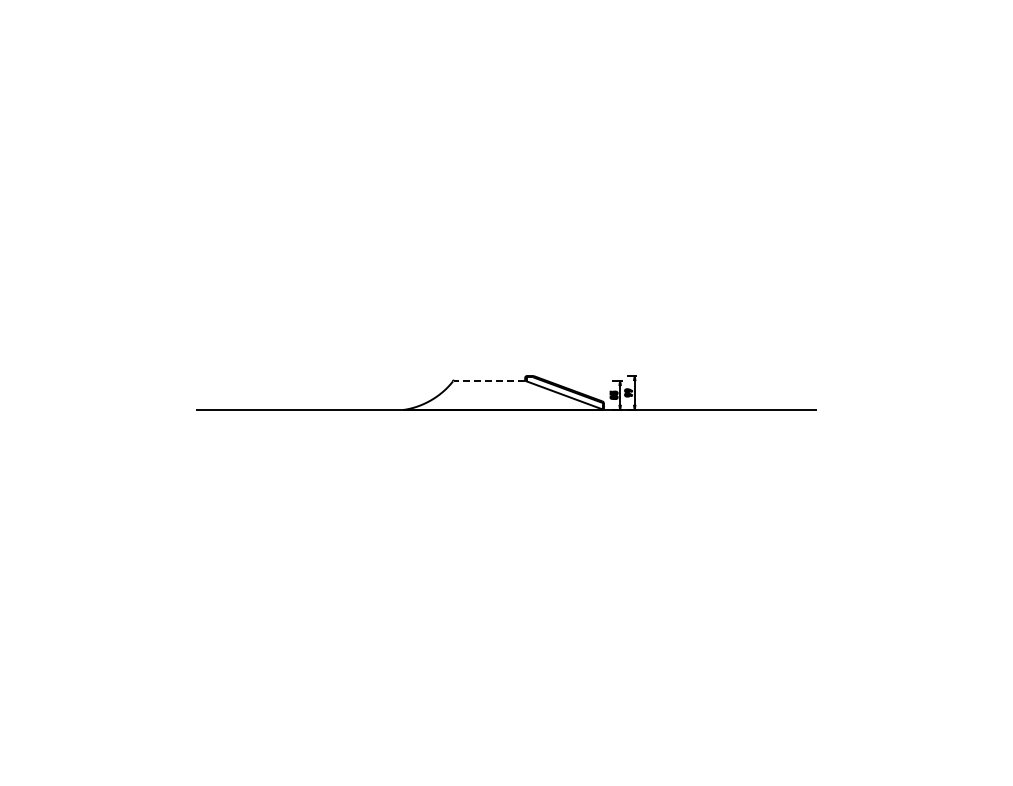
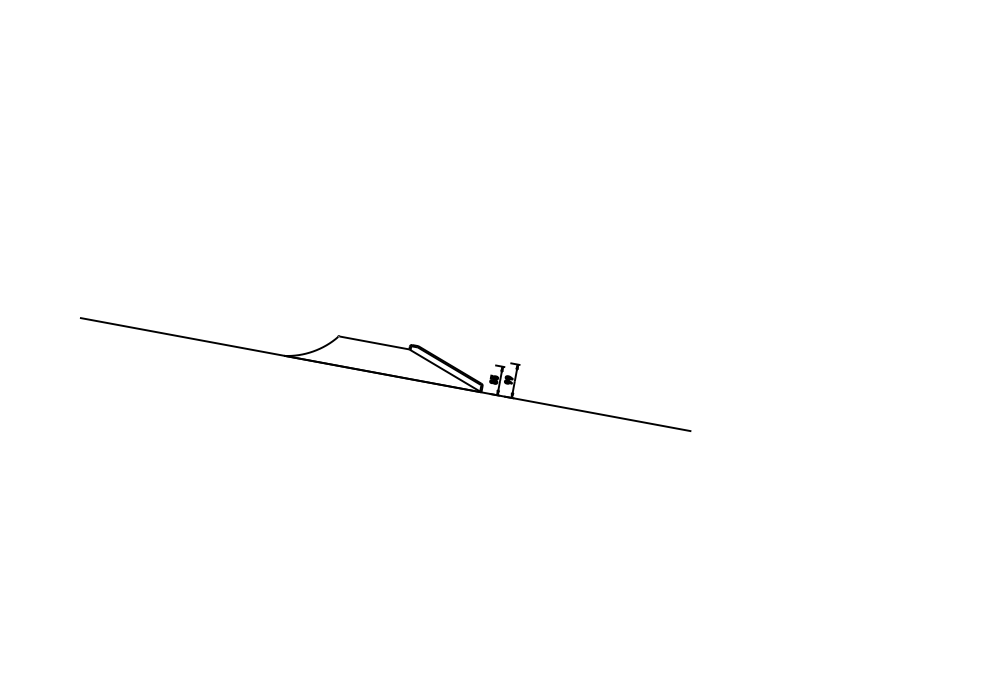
line: (489, 380) -> (374, 342), dashed -> solid

